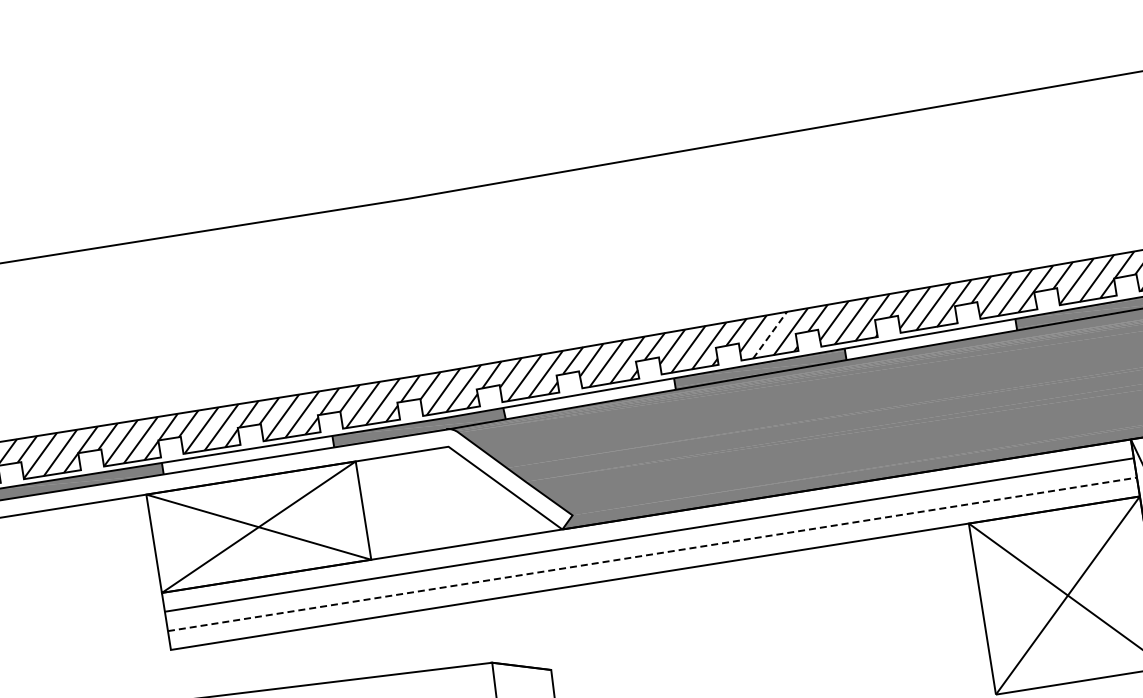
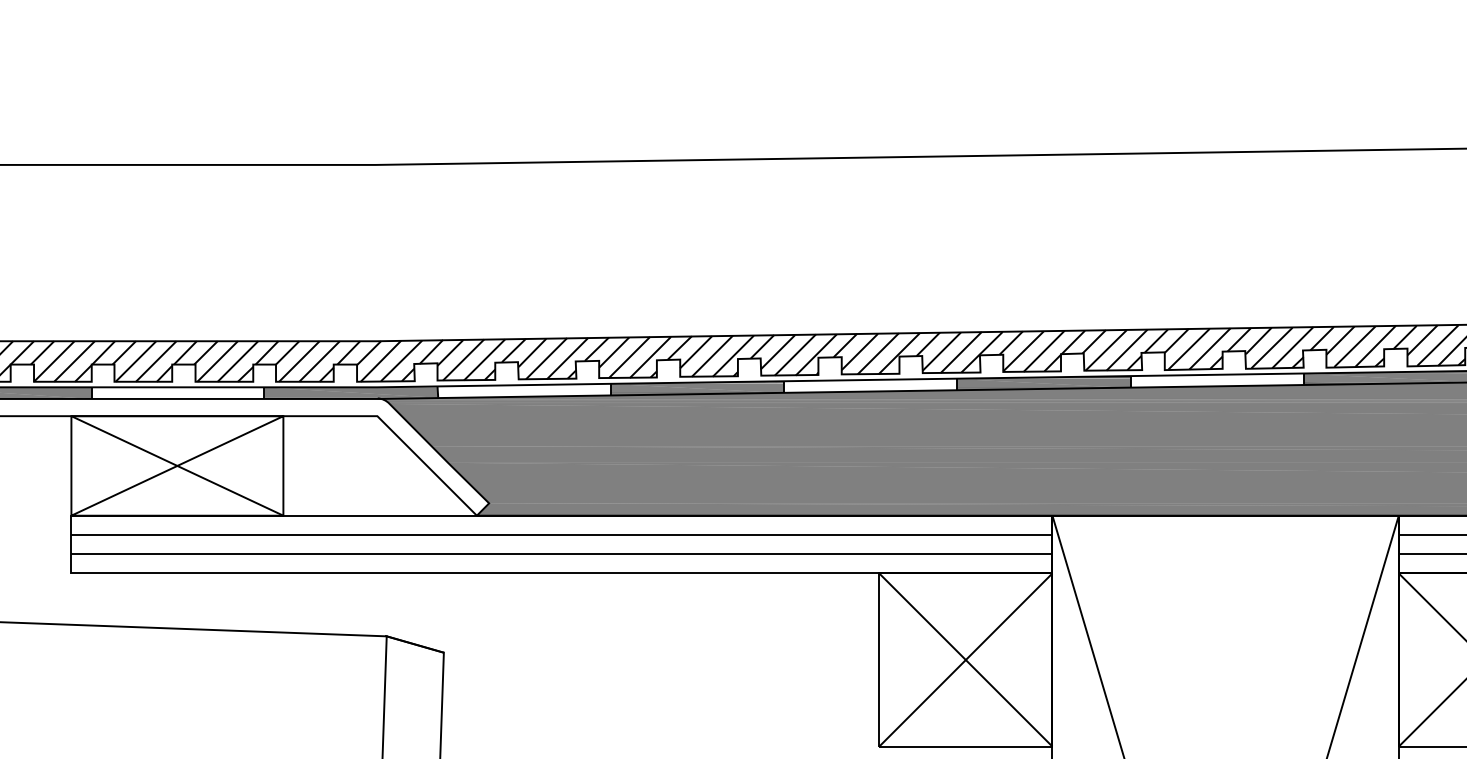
line: (770, 334) -> (712, 355), dashed -> solid
line: (652, 554) -> (561, 554), dashed -> solid

